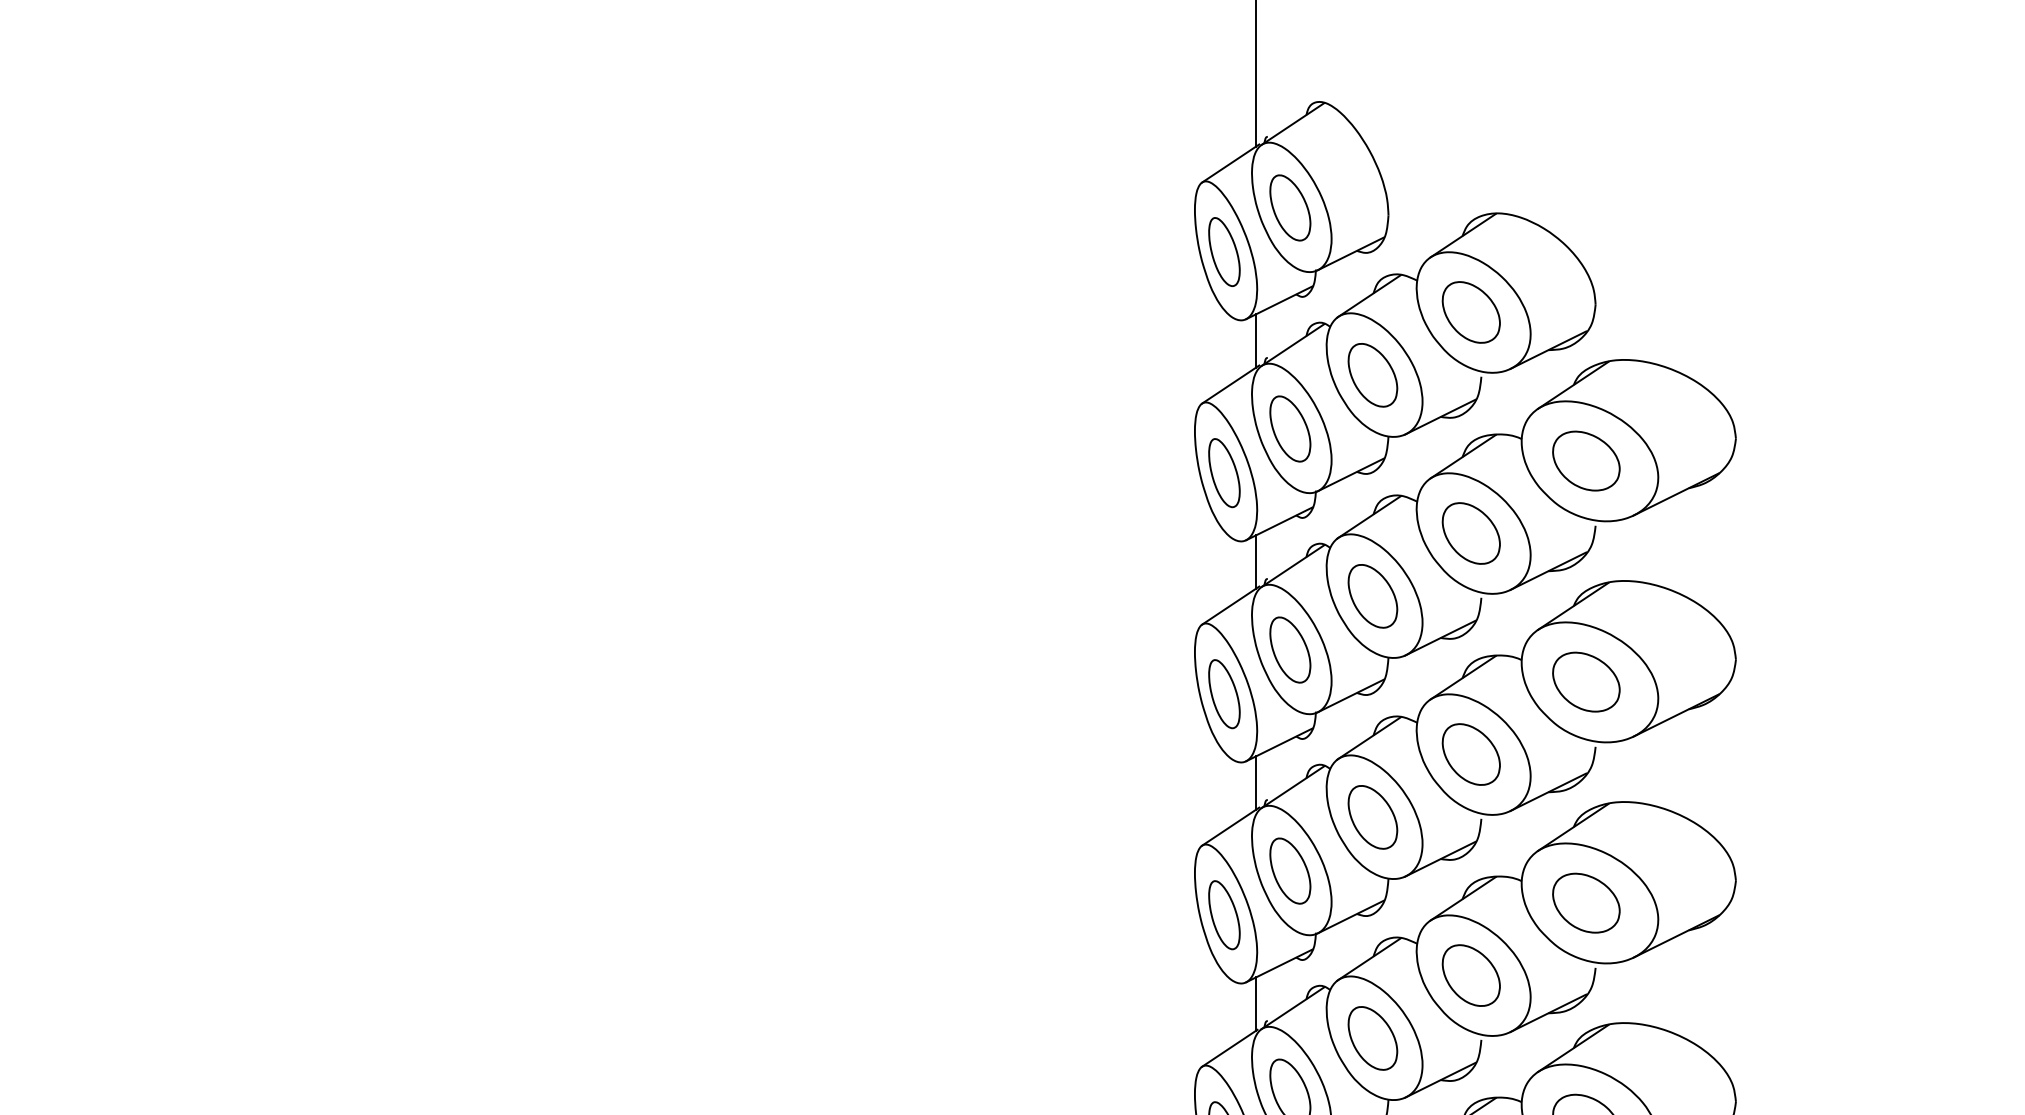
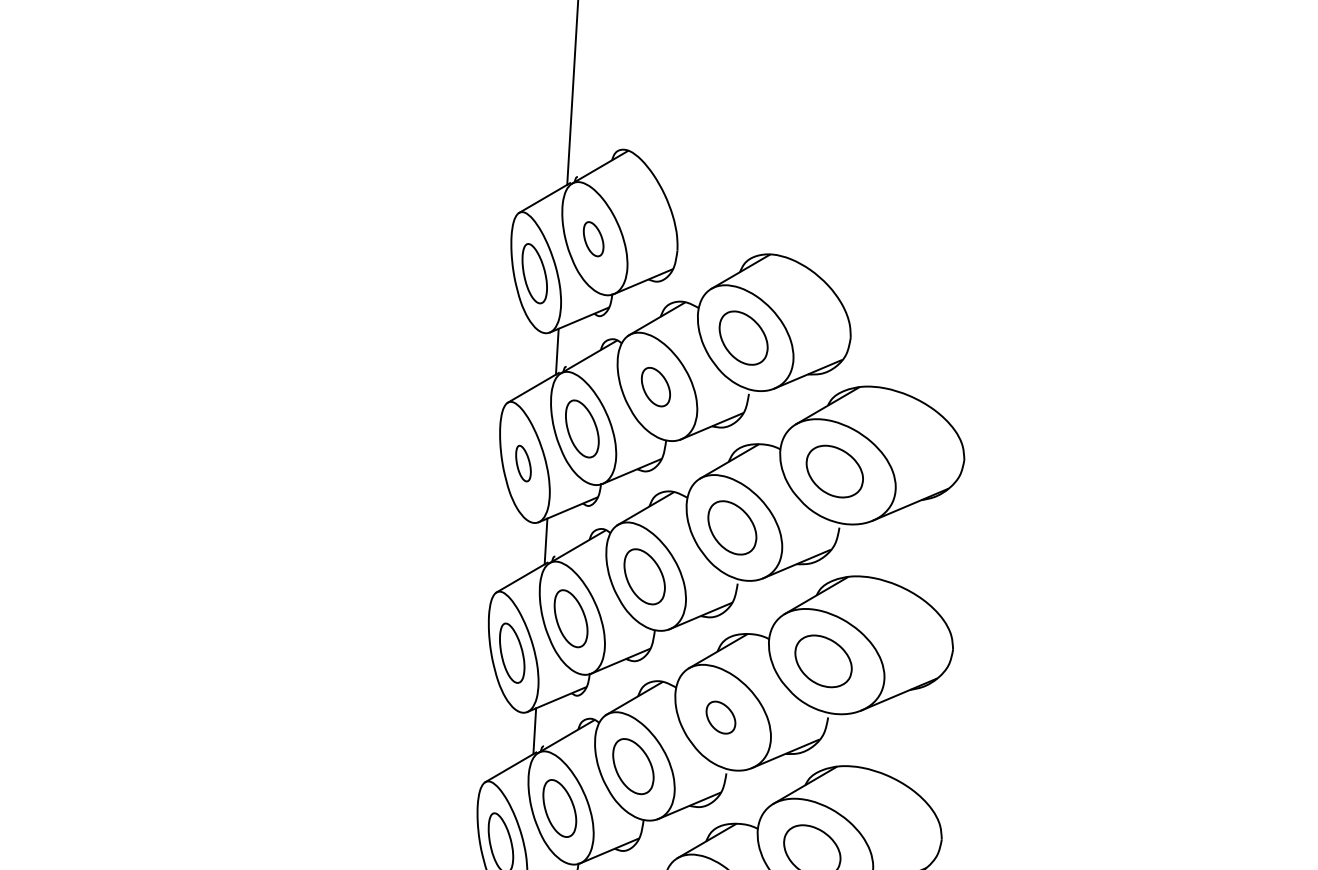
part: (1290, 207) -> (593, 238), size x0.6
part: (1372, 375) -> (655, 387), size x0.7
part: (1224, 473) -> (523, 463), size x0.6
part: (1470, 754) -> (720, 717), size x0.6

